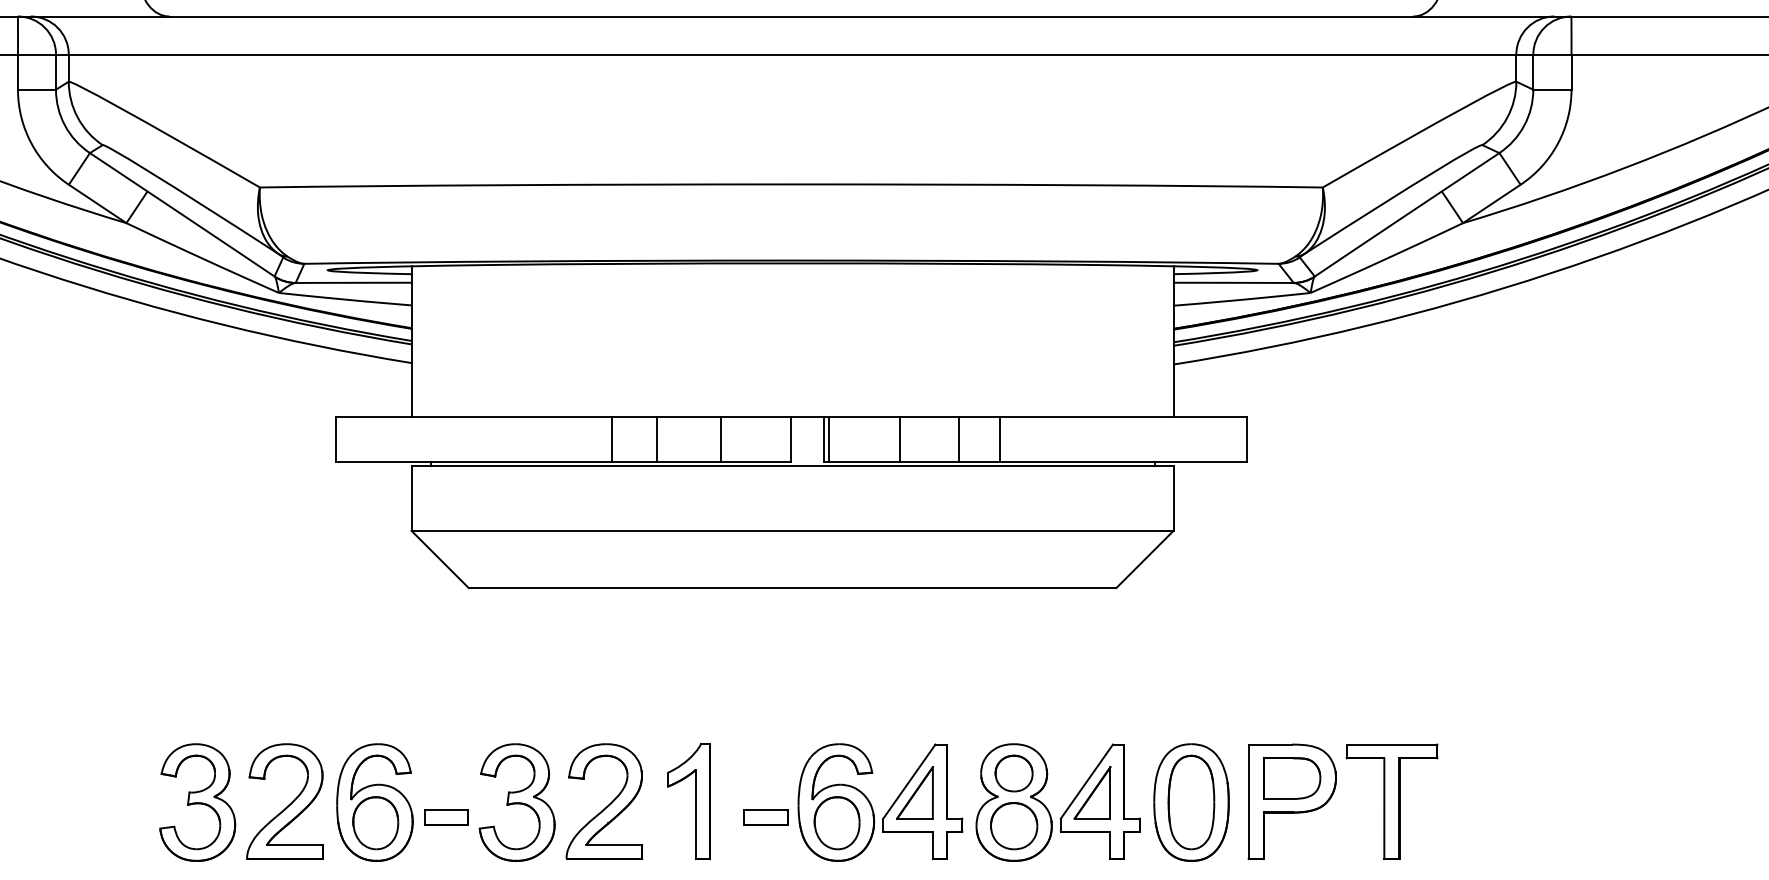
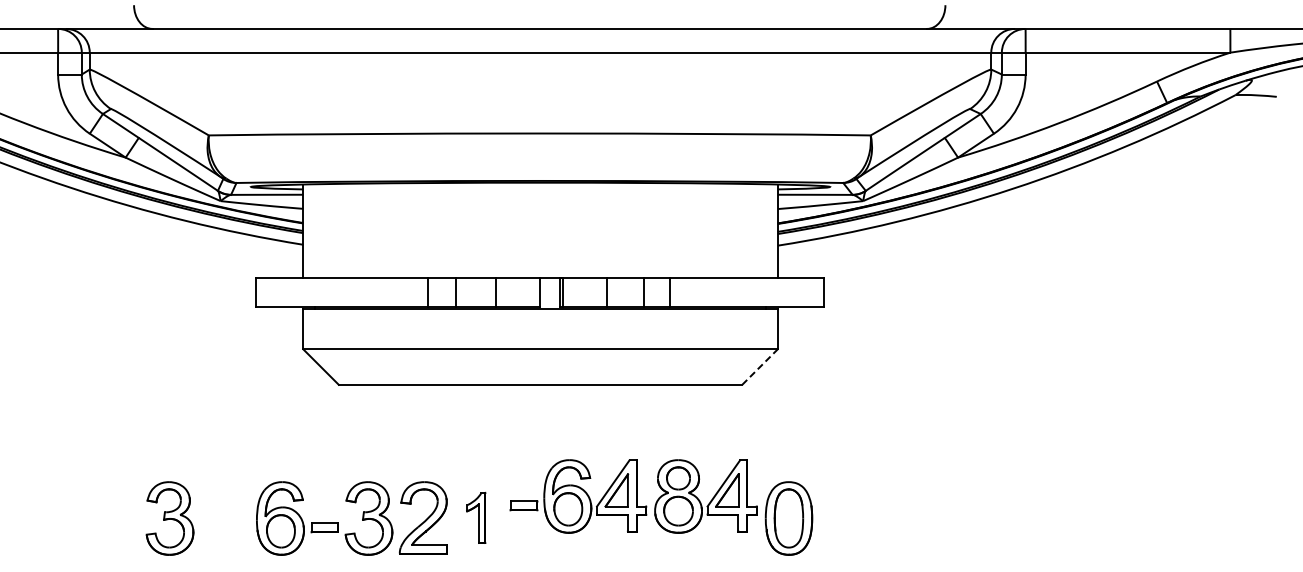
line: (1145, 558) -> (760, 366), solid -> dashed
part: (1333, 796) -> (877, 514), removed
part: (285, 800) -> (224, 517), removed
part: (689, 800) -> (476, 517), size x0.7
part: (941, 802) -> (633, 496), moved

